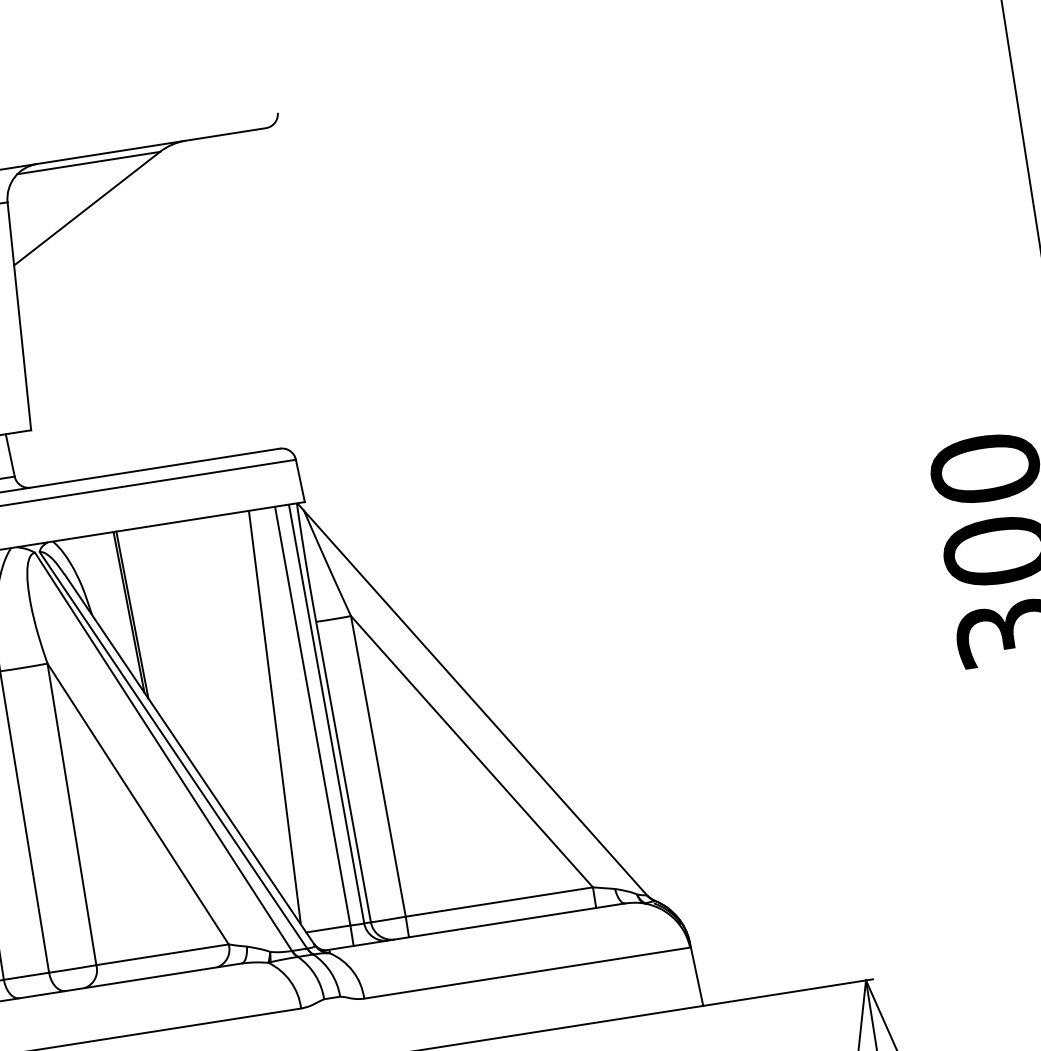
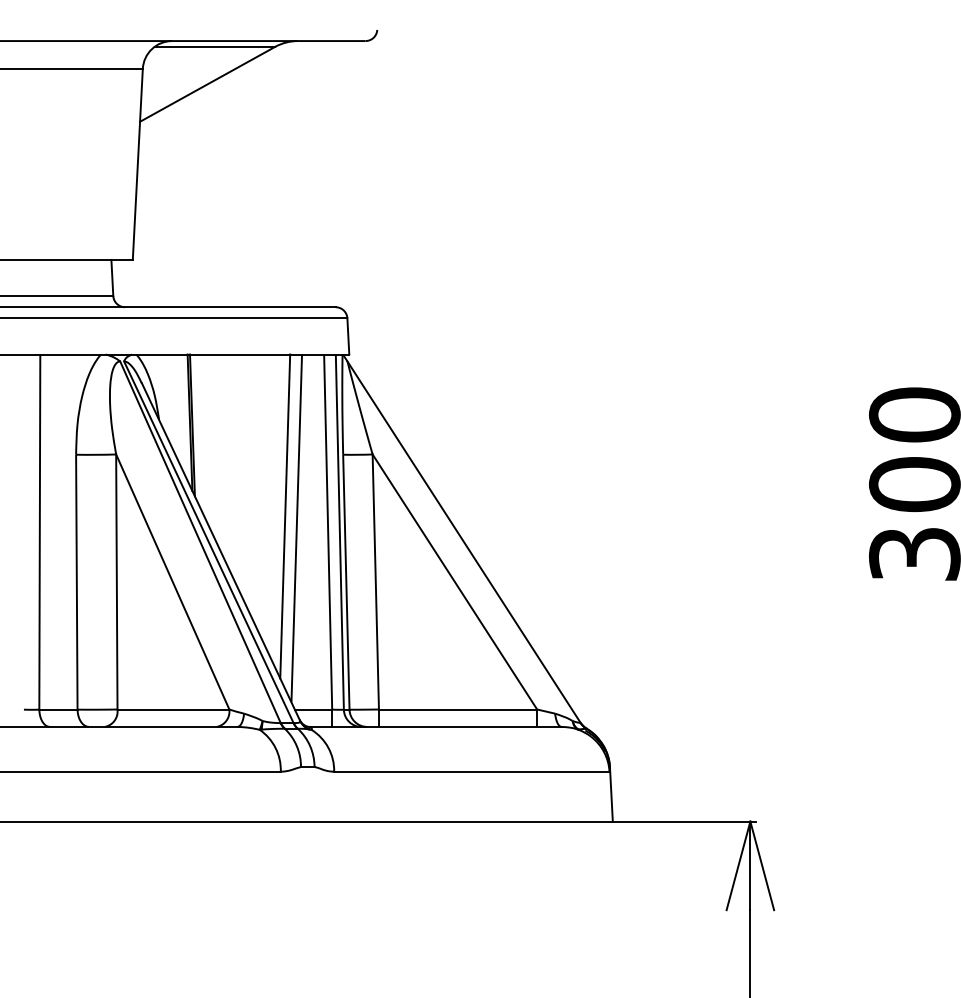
line: (259, 705) -> (285, 516), added

